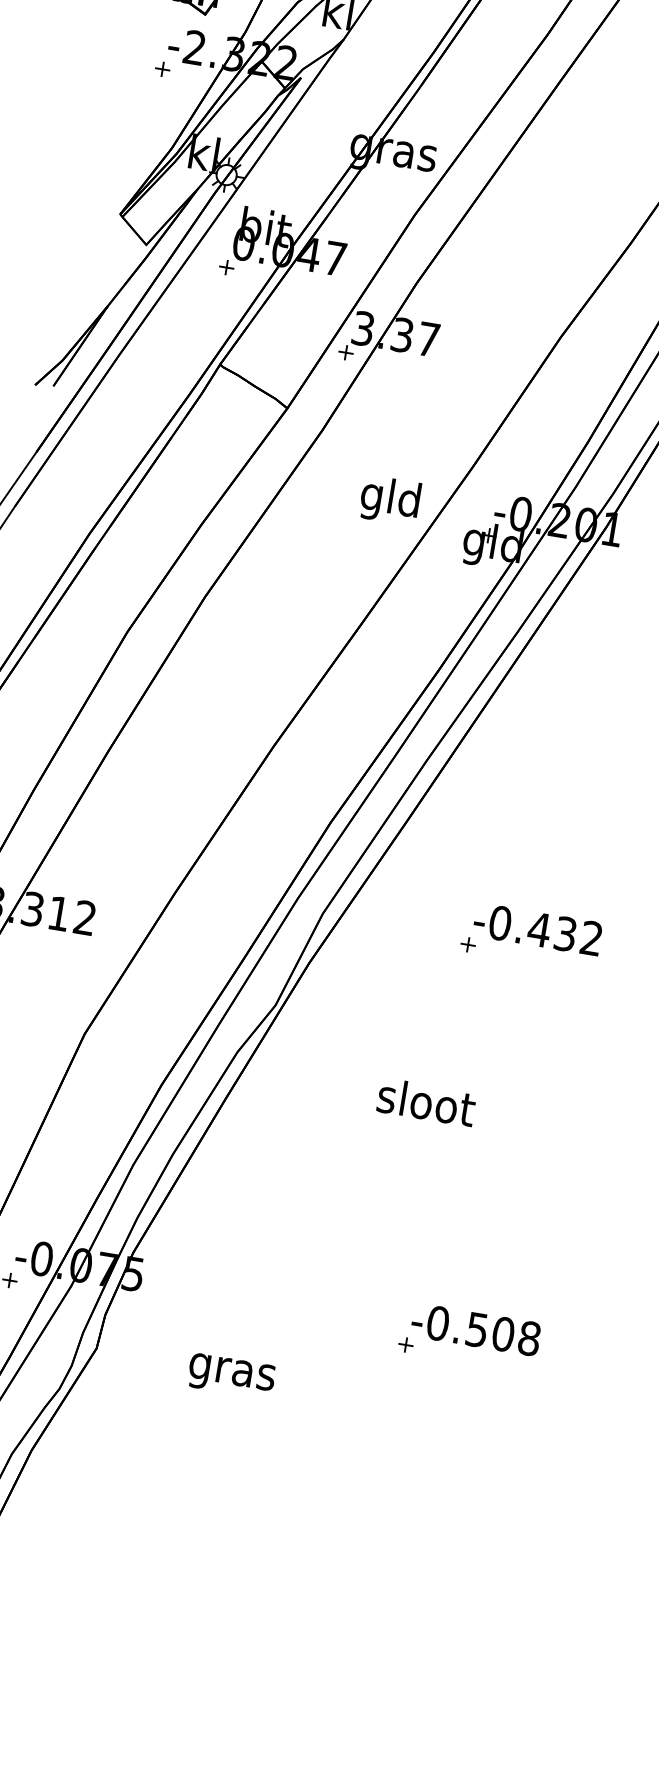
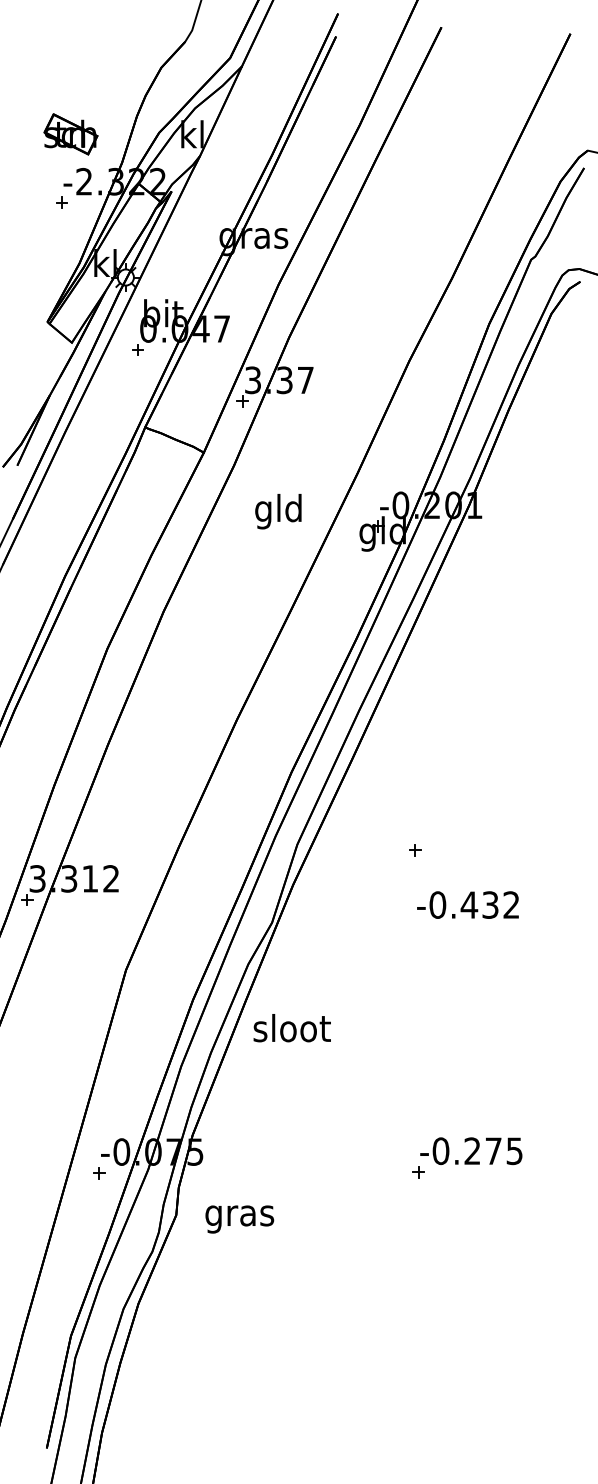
text: (390, 500) -> (278, 511), moved
text: (537, 928) -> (467, 904), moved
text: (425, 1102) -> (291, 1028), moved
text: (503, 1334) -> (493, 1151), -0.508 -> -0.275
text: (231, 1376) -> (239, 1219), moved

